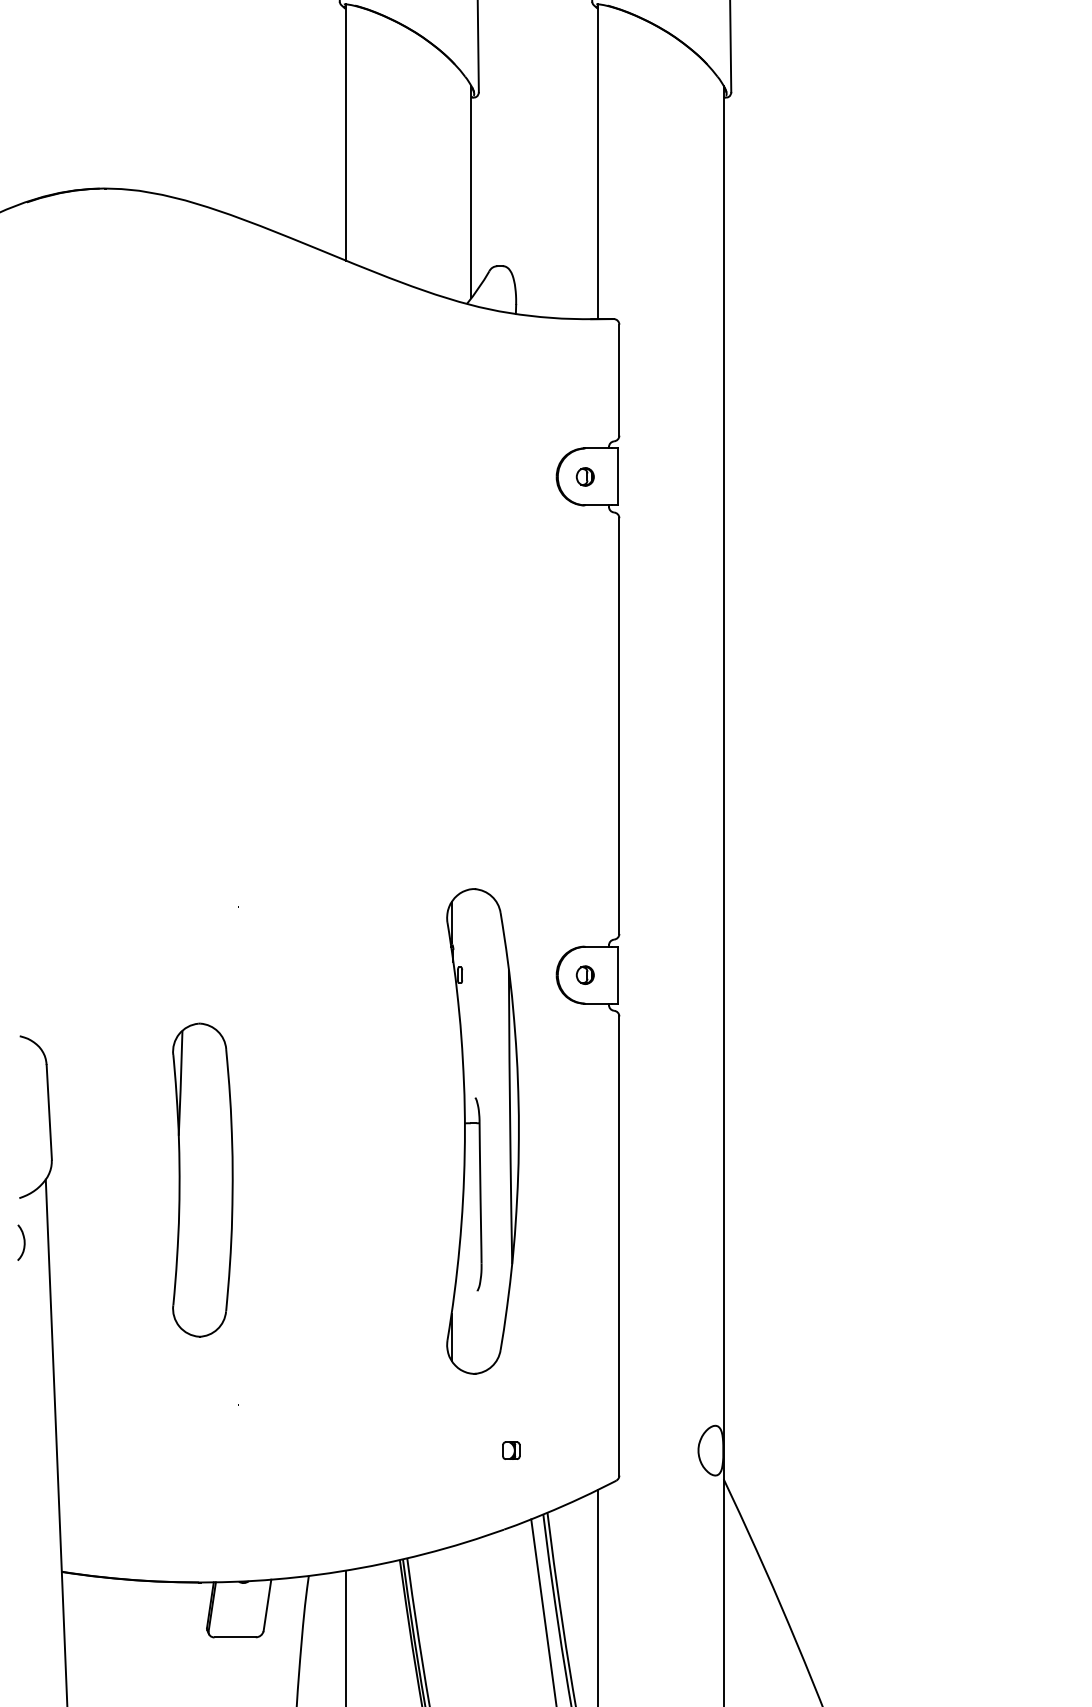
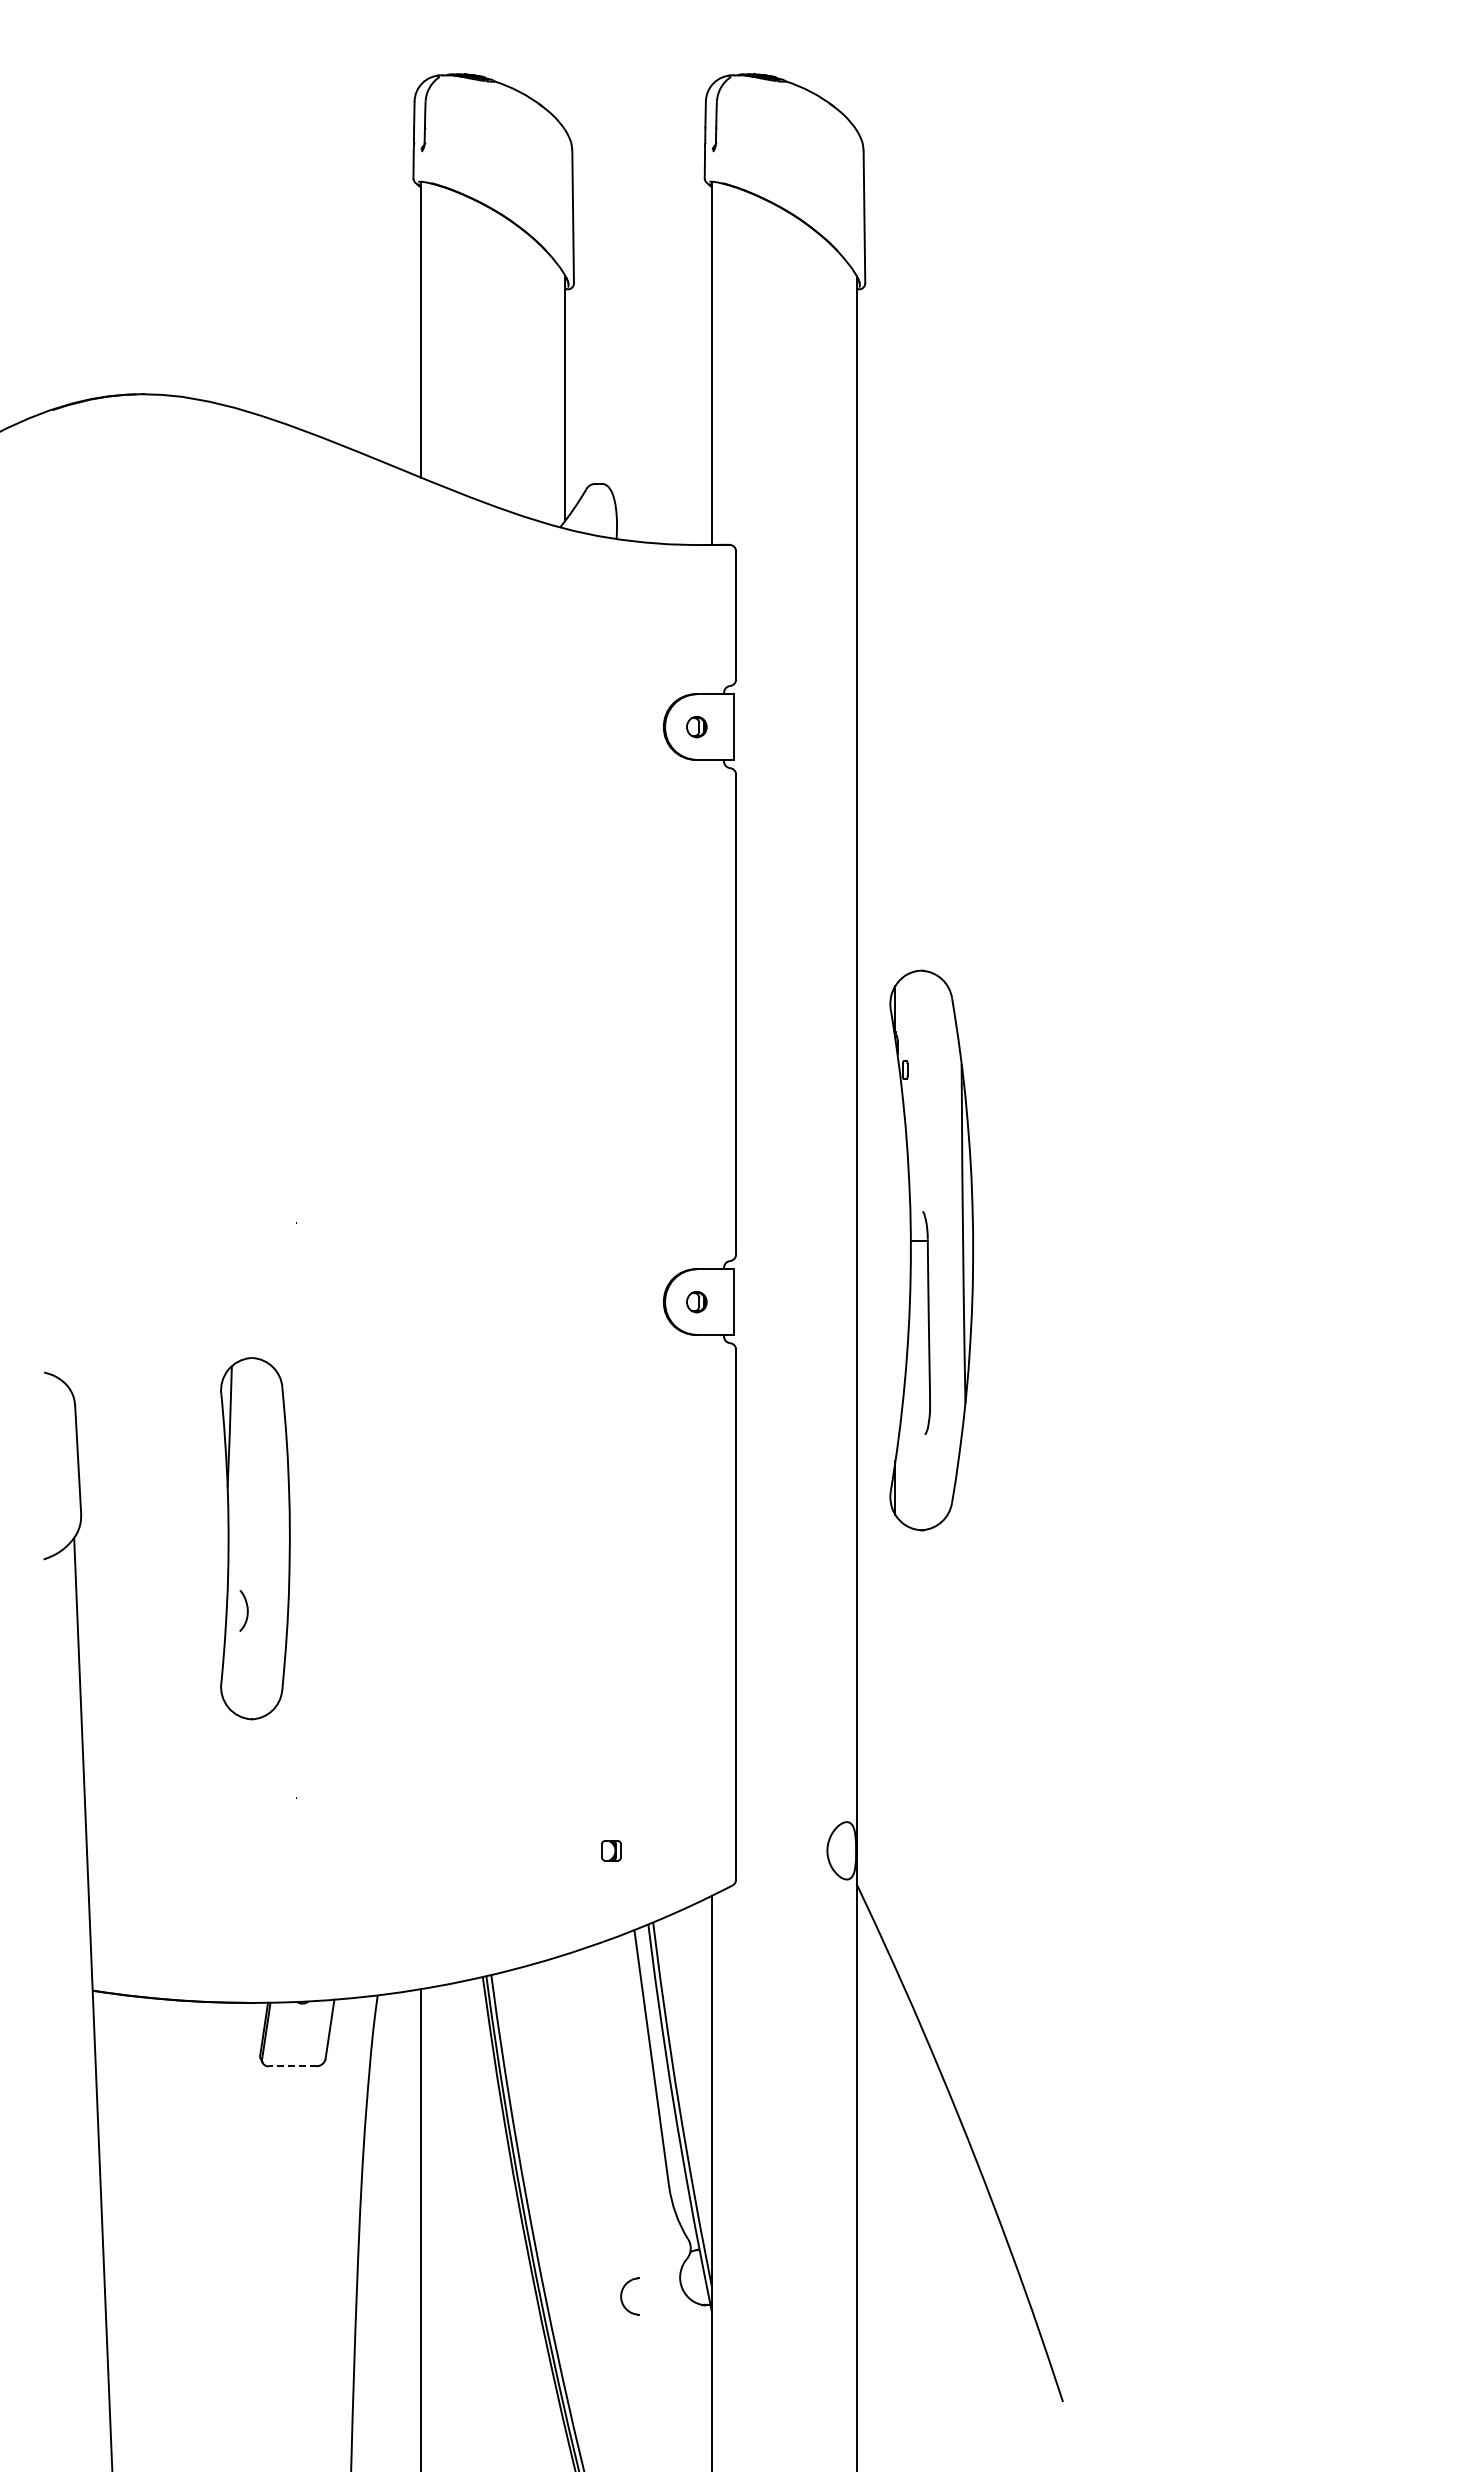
part: (482, 1131) -> (931, 1250), moved
curve: (23, 1242) -> (246, 1610), moved
line: (234, 1637) -> (292, 2066), solid -> dashed

